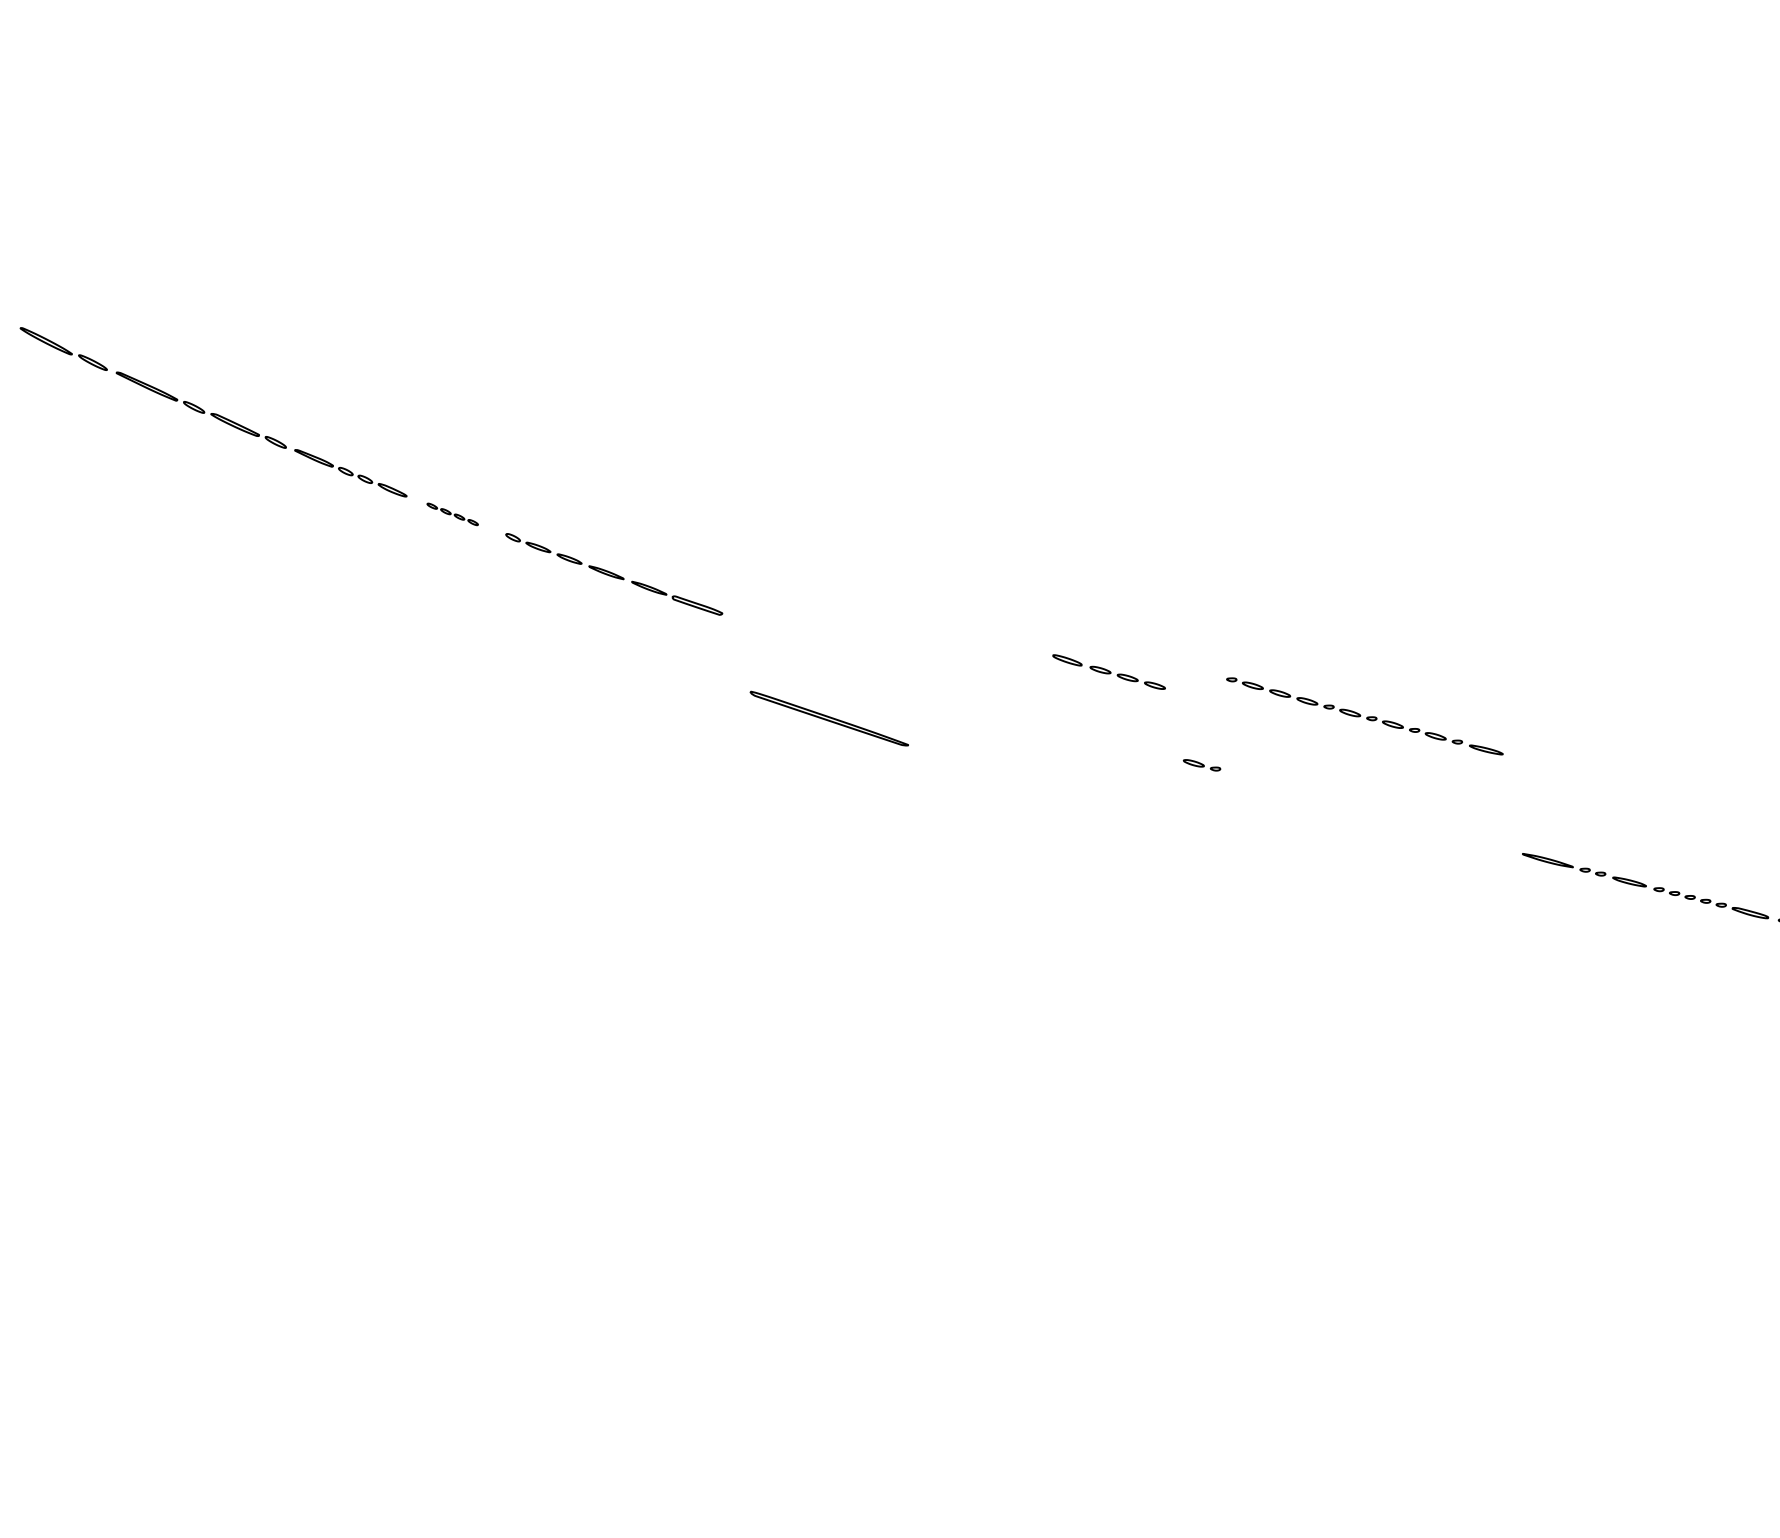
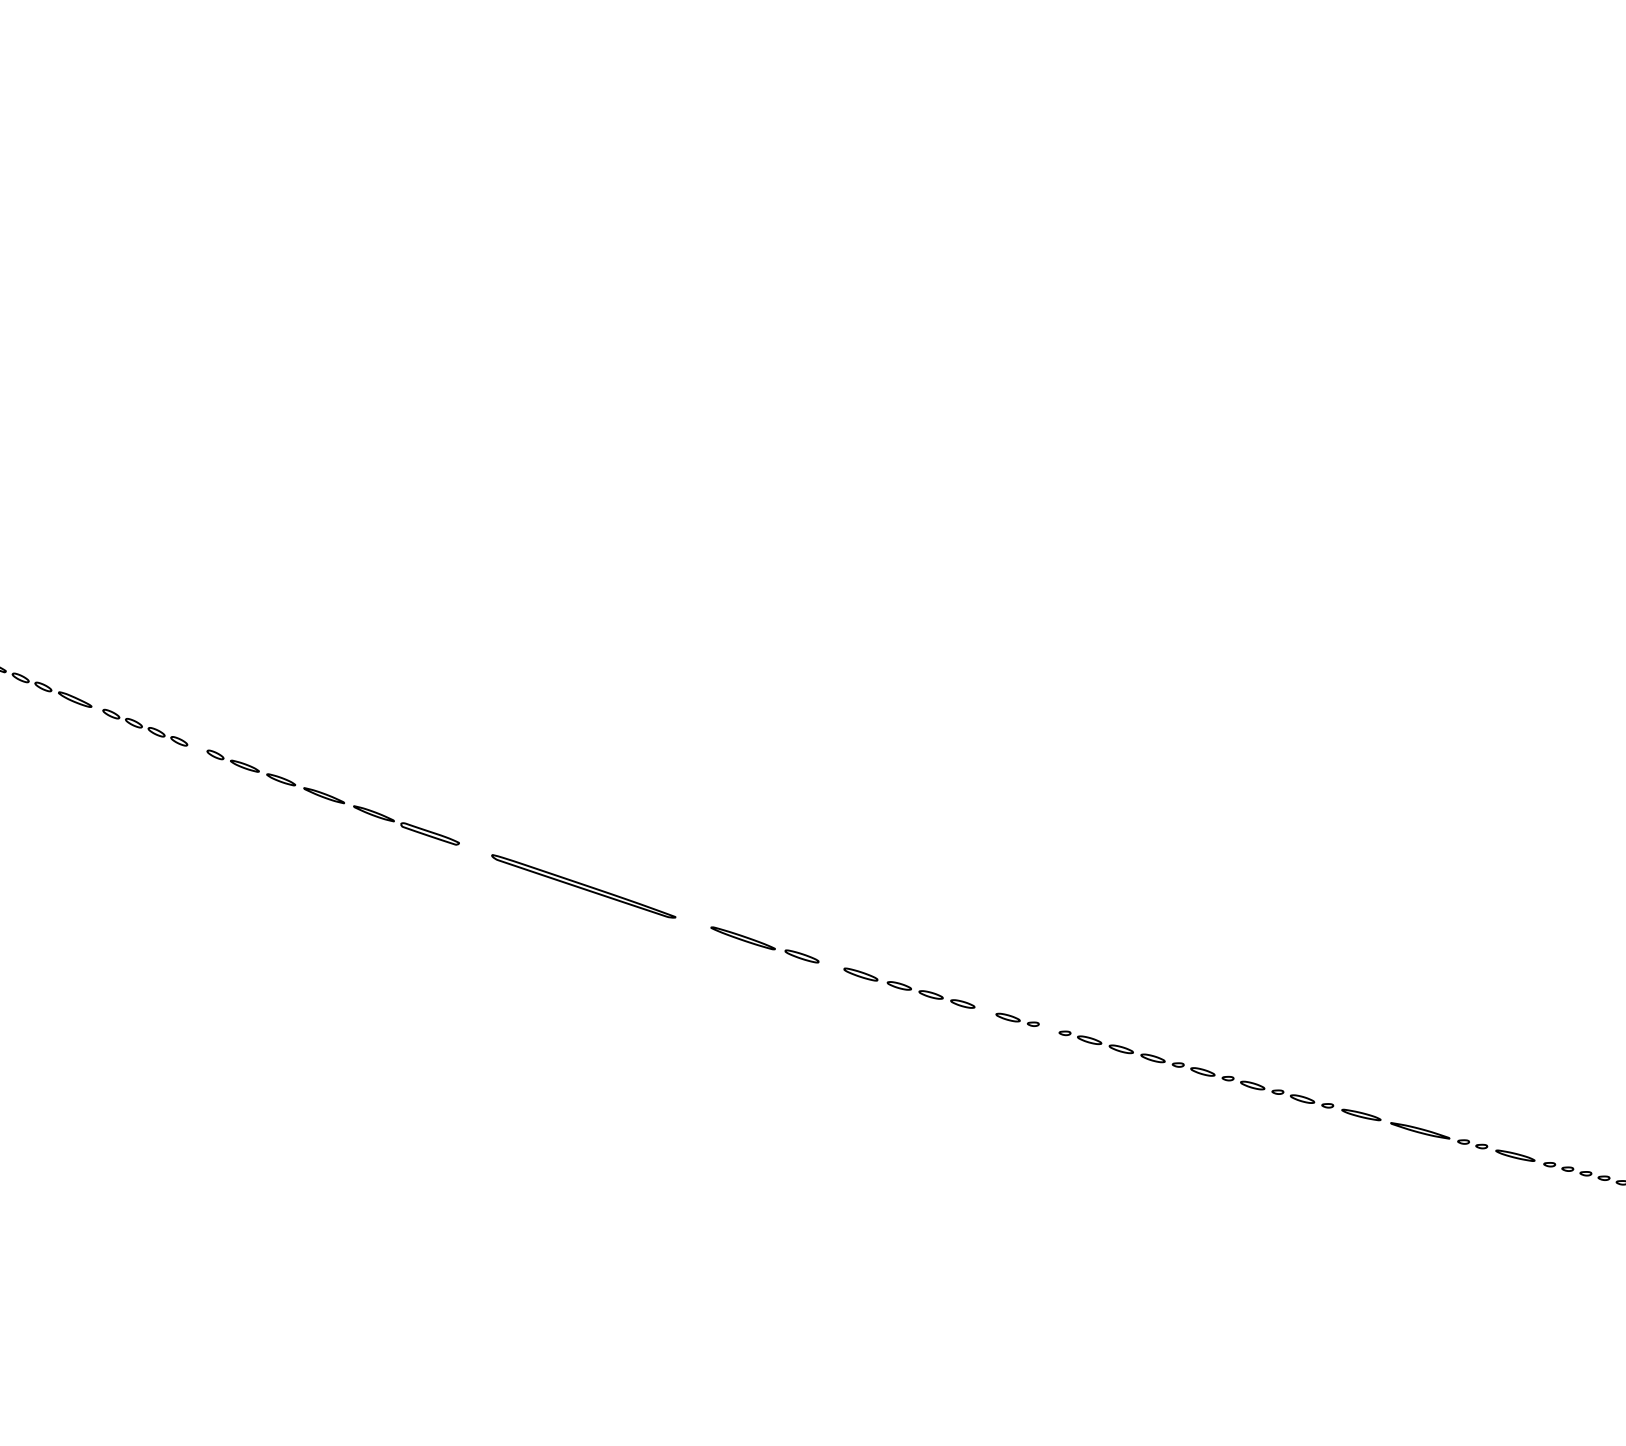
part: (452, 514) -> (144, 727), size x1.43
part: (1108, 671) -> (908, 987), moved
part: (984, 700) -> (764, 944), added
part: (1364, 716) -> (1219, 1076), moved
part: (828, 718) -> (582, 886), moved

